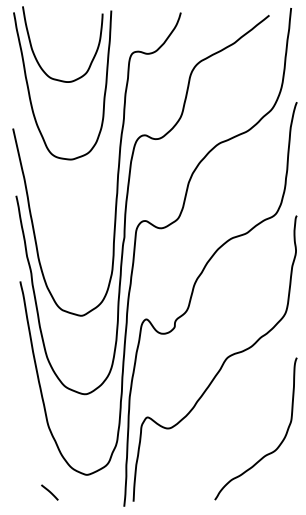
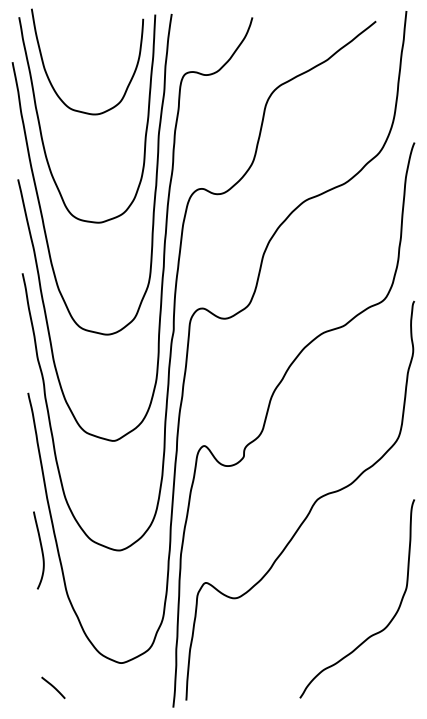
curve: (26, 135) -> (37, 189), added
curve: (29, 392) -> (40, 548), added
line: (49, 492) -> (53, 687), moved

